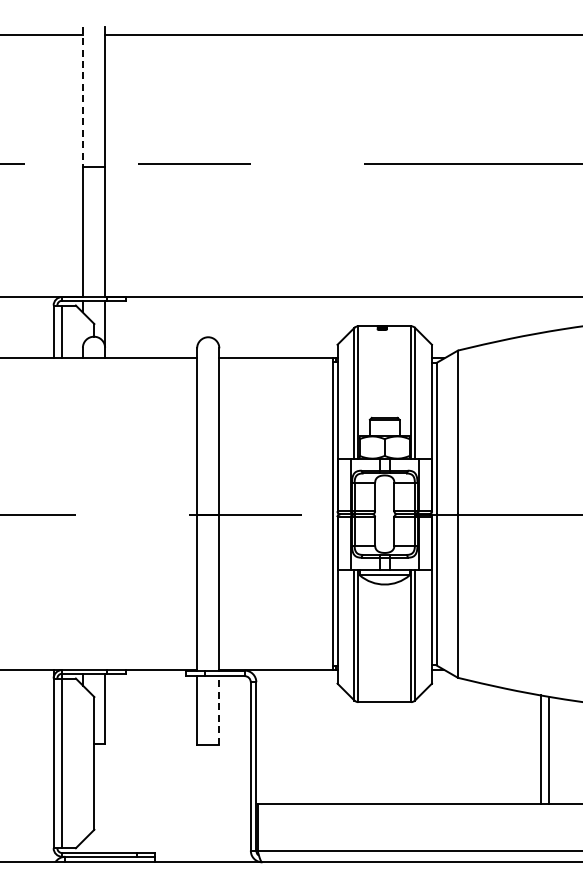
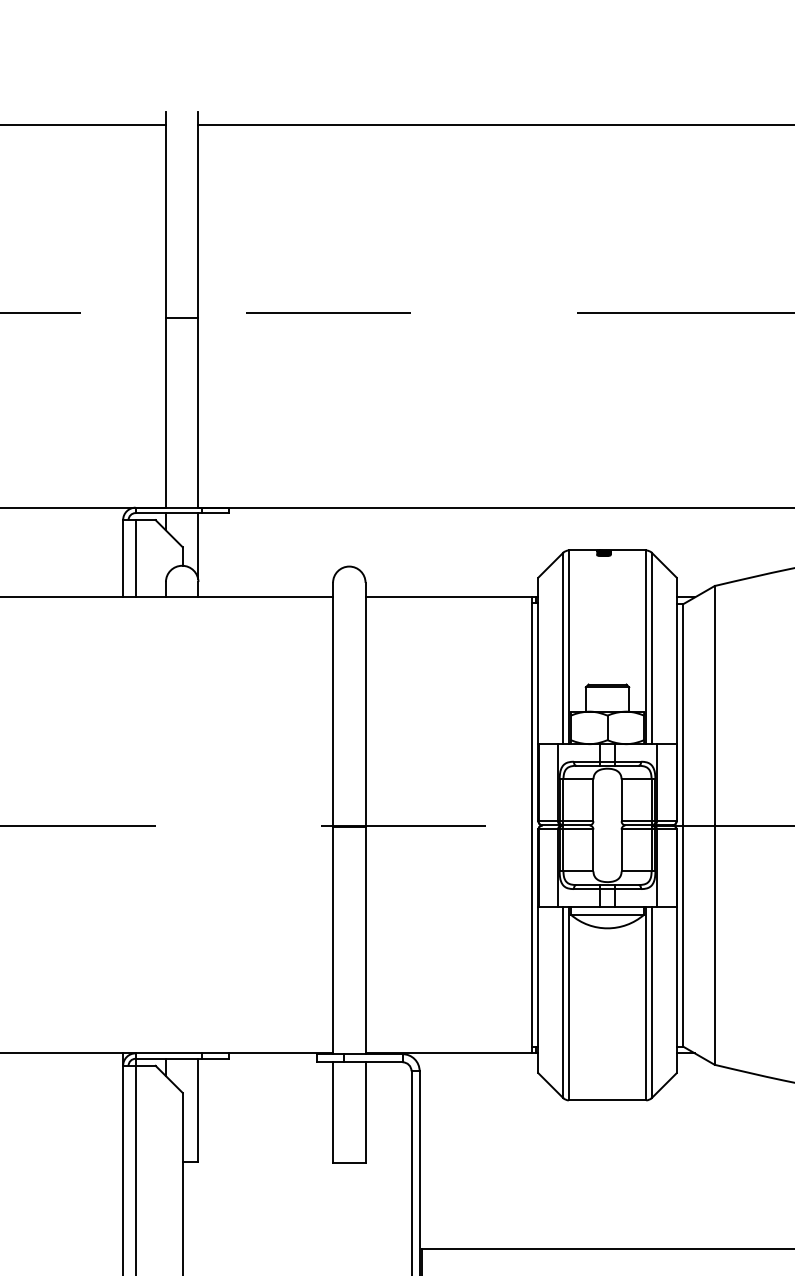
line: (82, 97) -> (165, 215), dashed -> solid
line: (219, 709) -> (365, 1111), dashed -> solid

